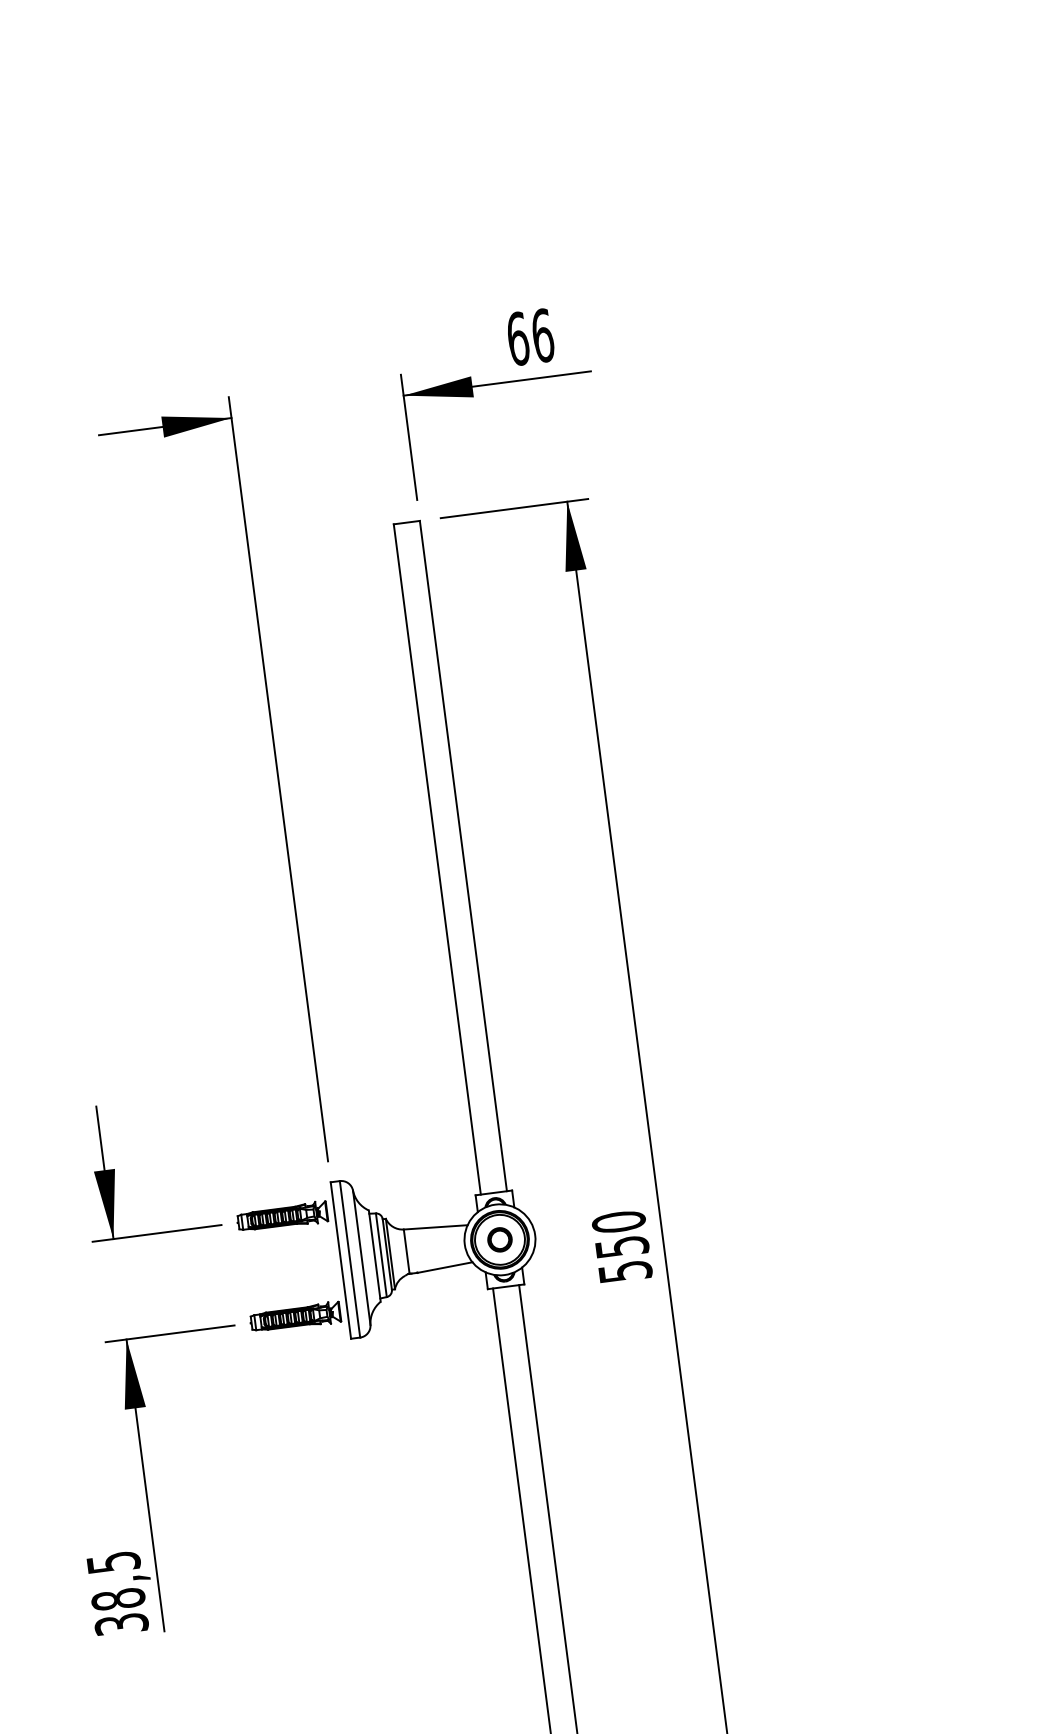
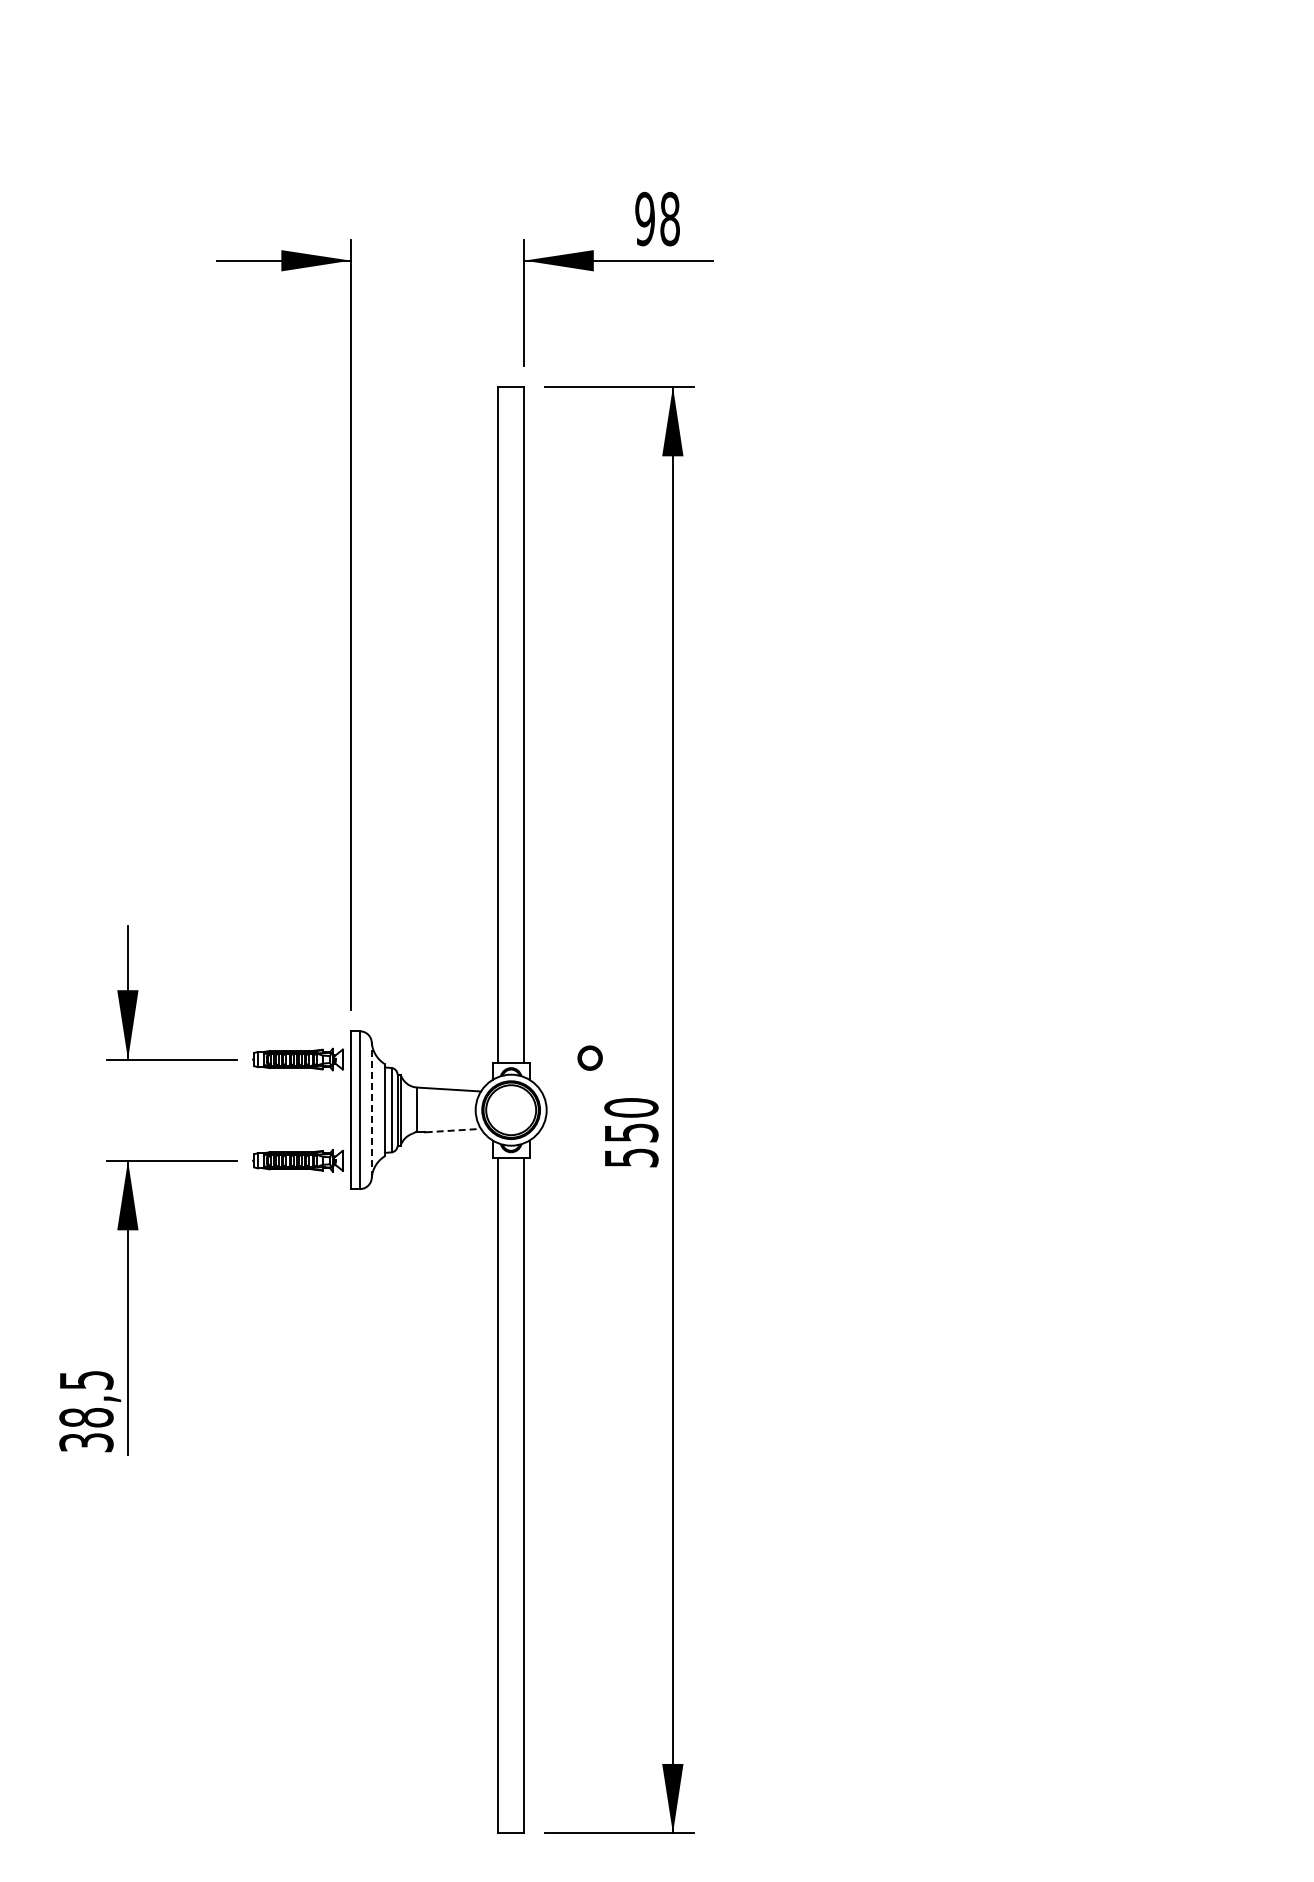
text: (530, 336) -> (657, 218), 66 -> 98
part: (499, 1239) -> (589, 1057), moved
line: (361, 1258) -> (371, 1110), solid -> dashed
line: (445, 1267) -> (453, 1130), solid -> dashed

